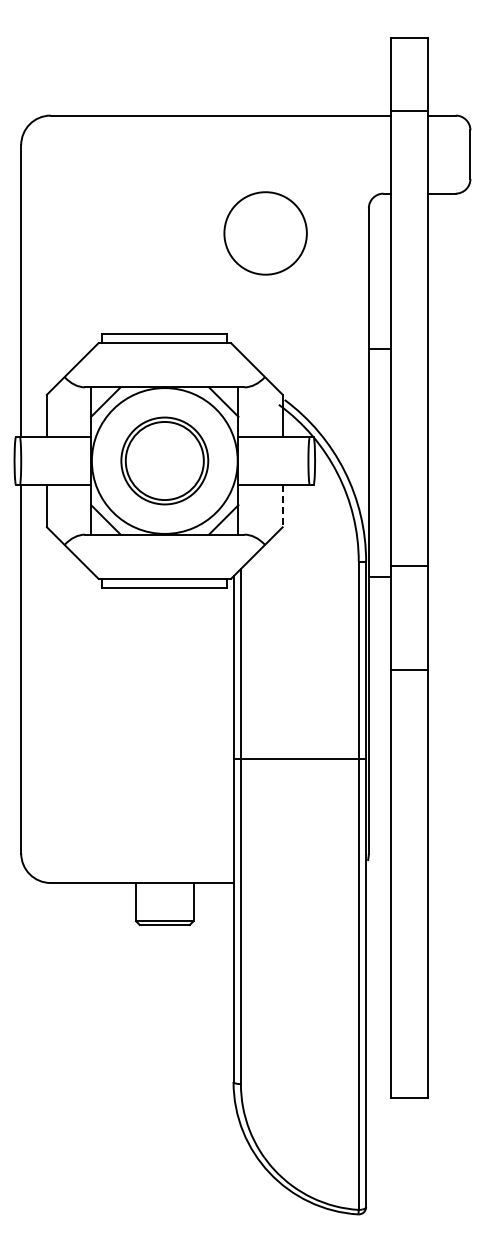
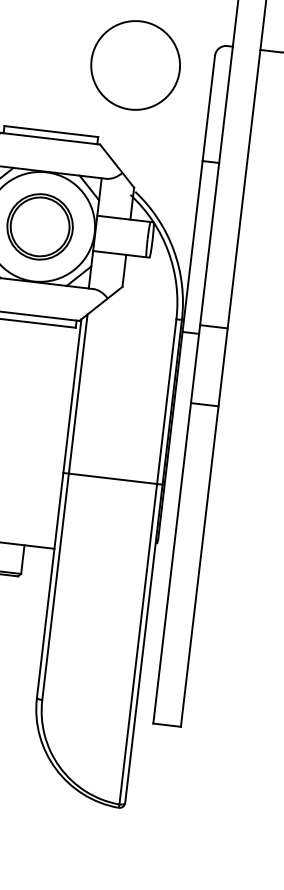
circle: (265, 233) -> (135, 65), size x1.43
line: (282, 506) -> (124, 271), dashed -> solid
line: (299, 758) -> (112, 478), moved

